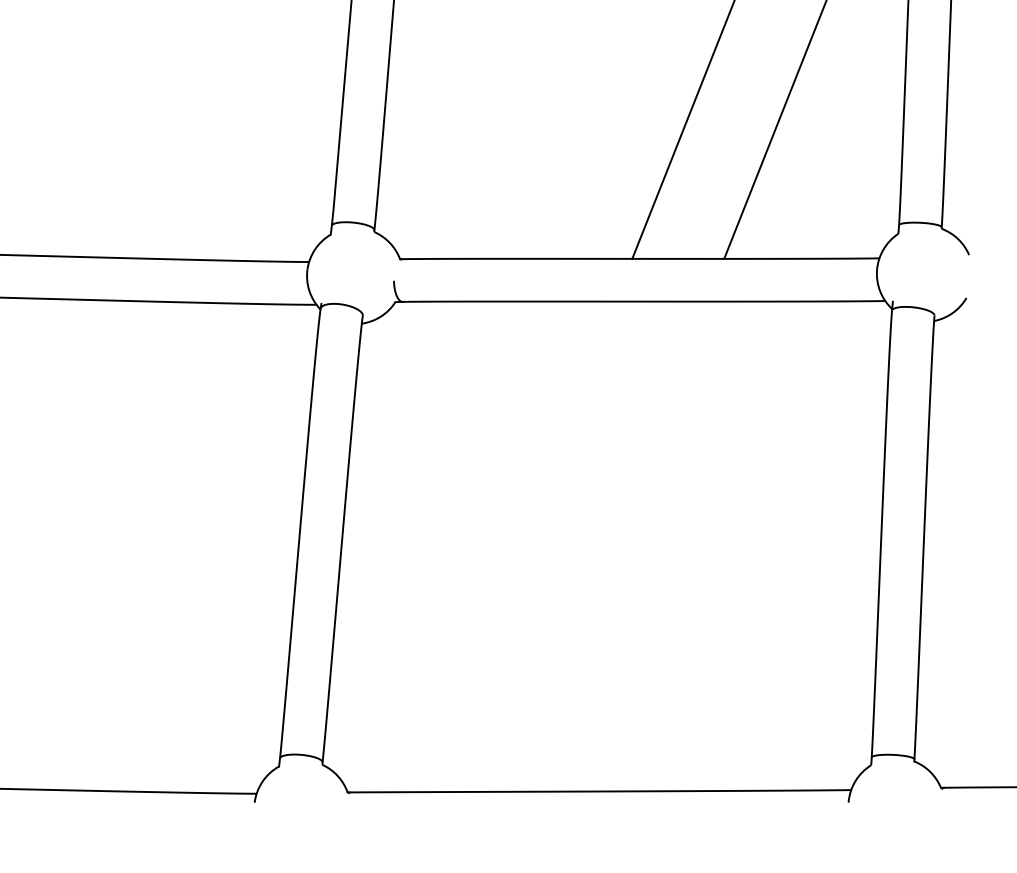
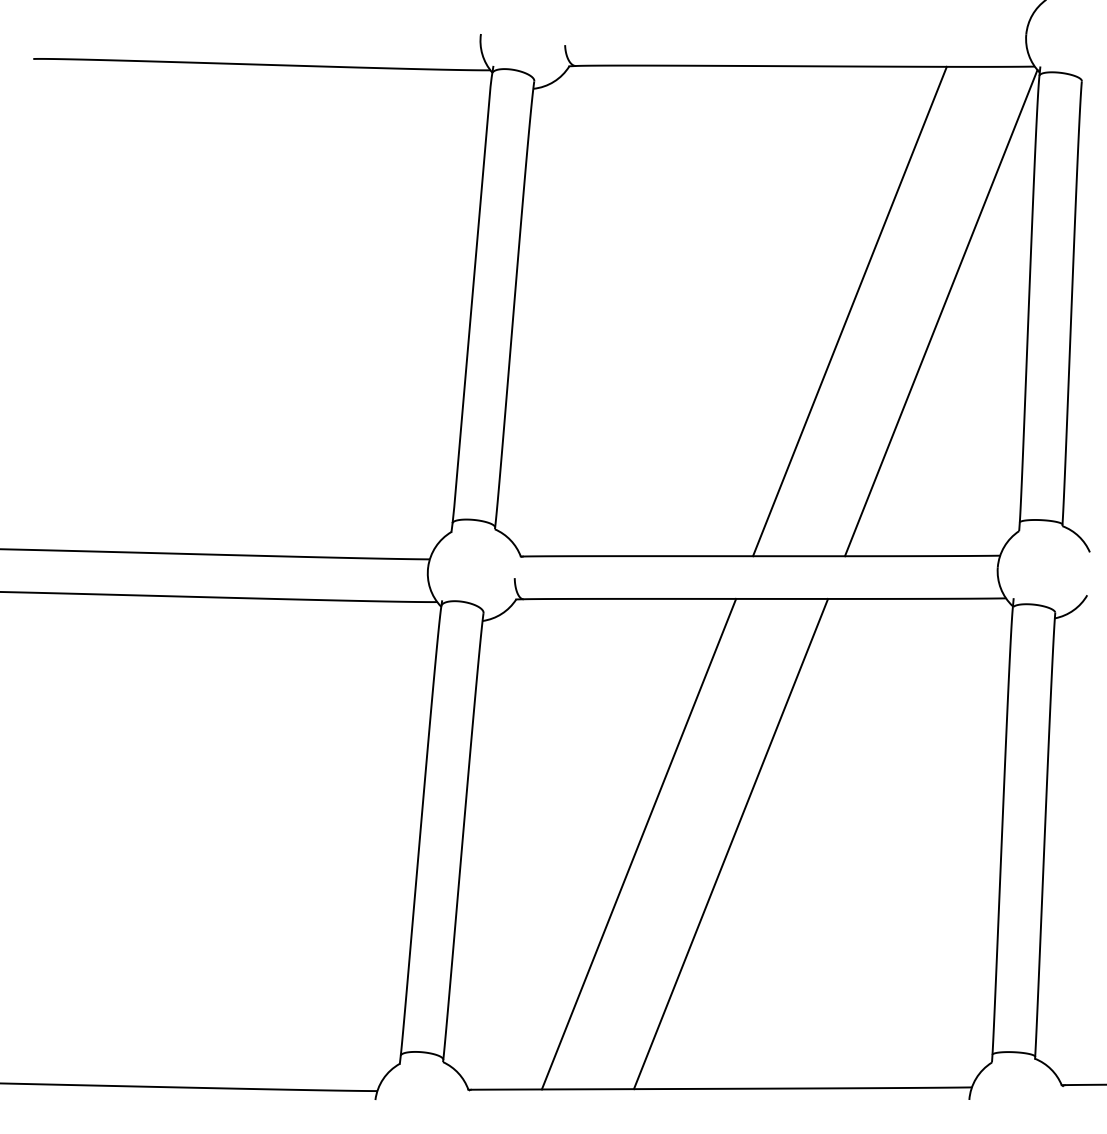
line: (517, 546) -> (638, 843), added
line: (609, 546) -> (730, 843), added

